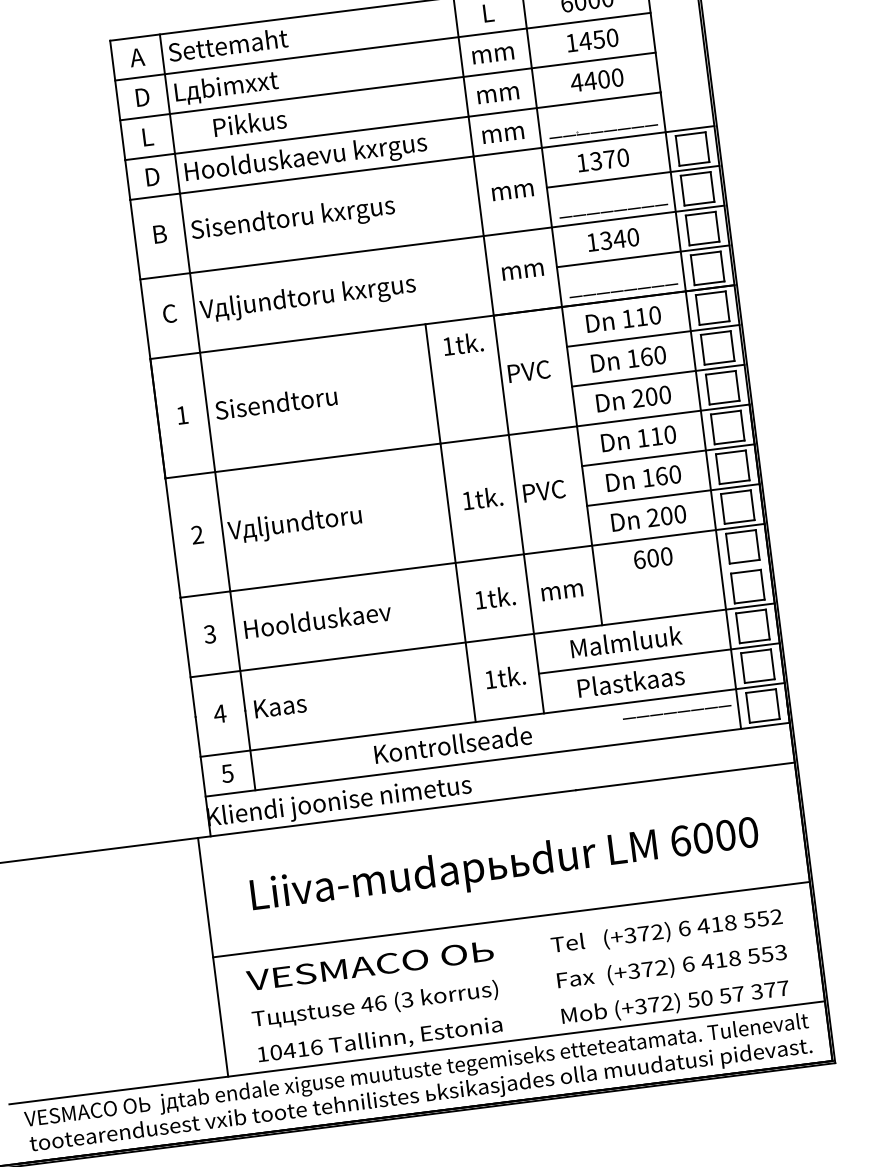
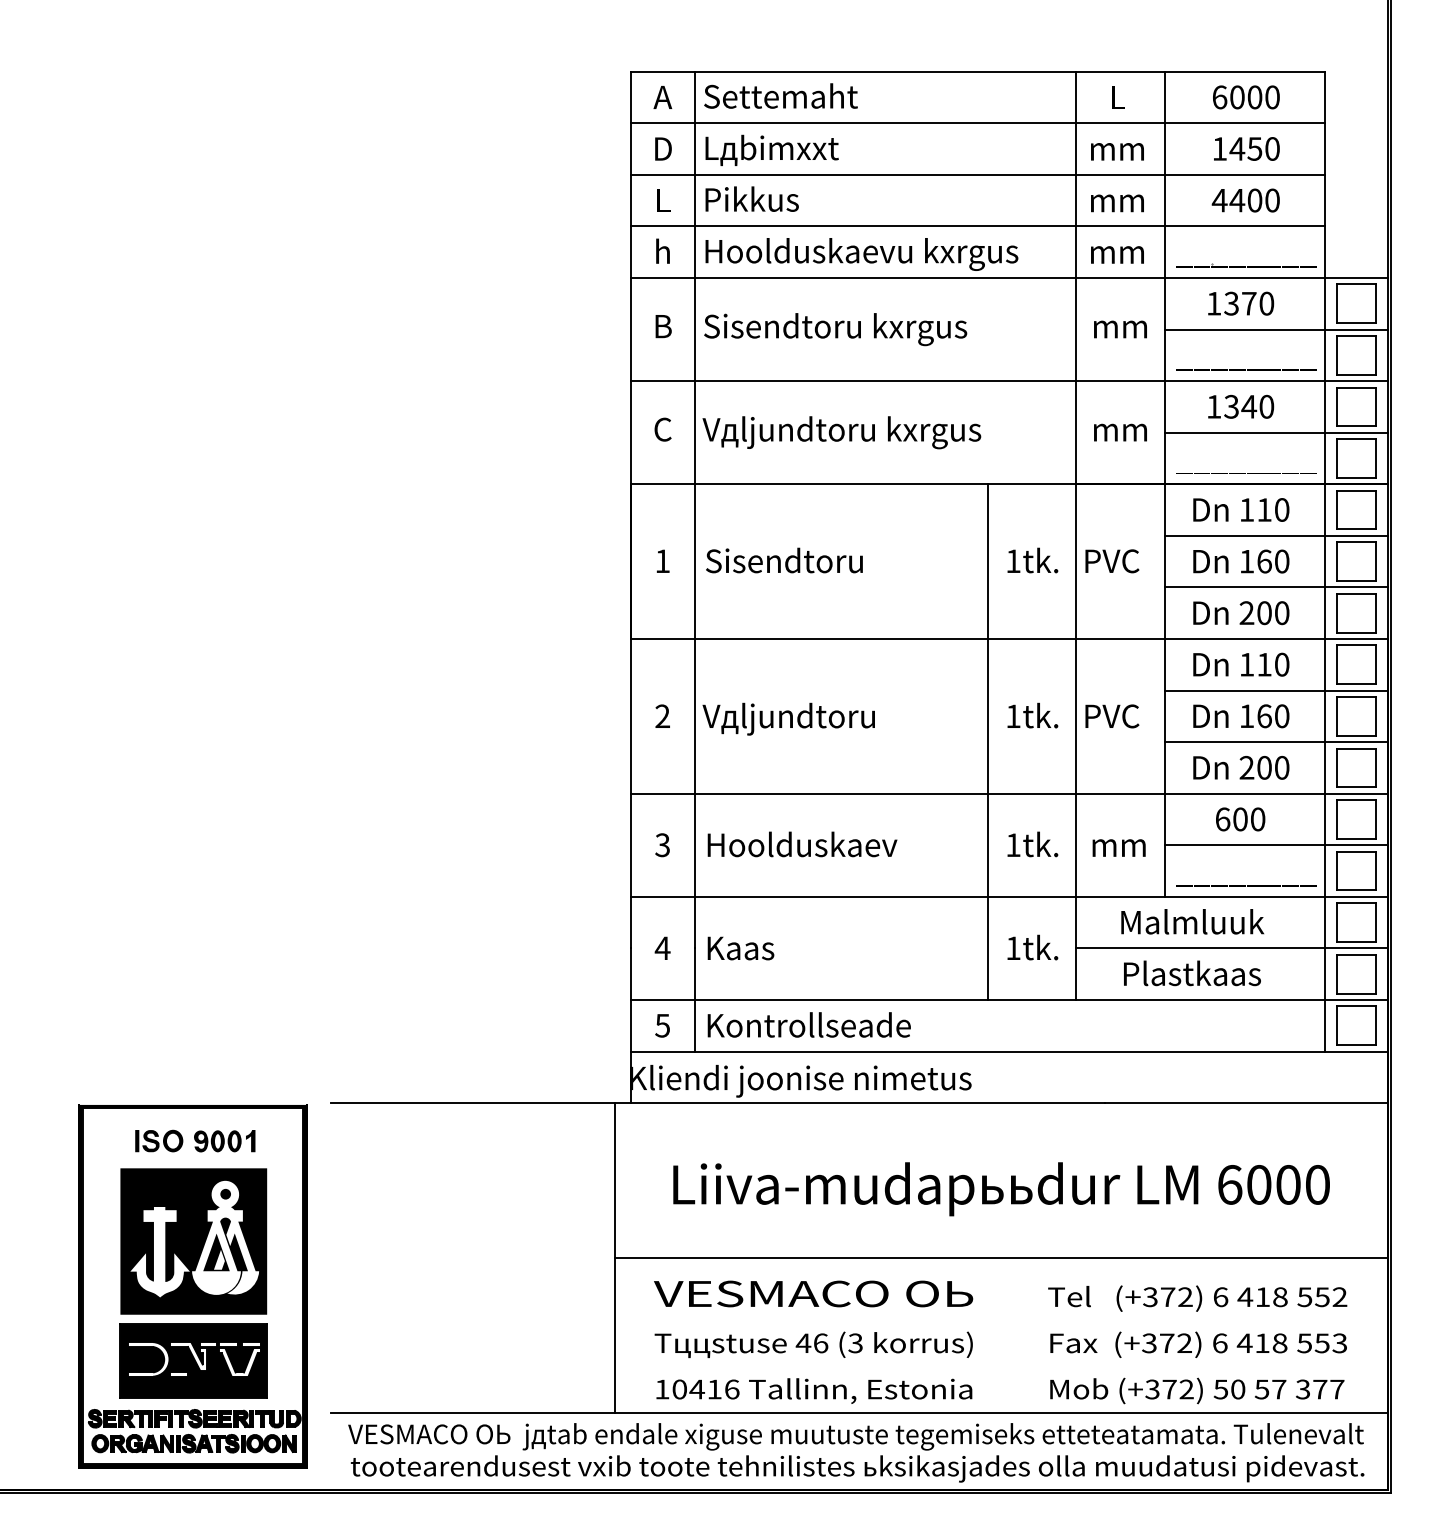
text: (249, 122) -> (751, 198), moved
text: (152, 175) -> (663, 250), D -> h
text: (463, 343) -> (1032, 560), moved
line: (683, 574) -> (1276, 845), added
text: (677, 711) -> (1246, 885), moved
text: (452, 744) -> (808, 1024), moved

